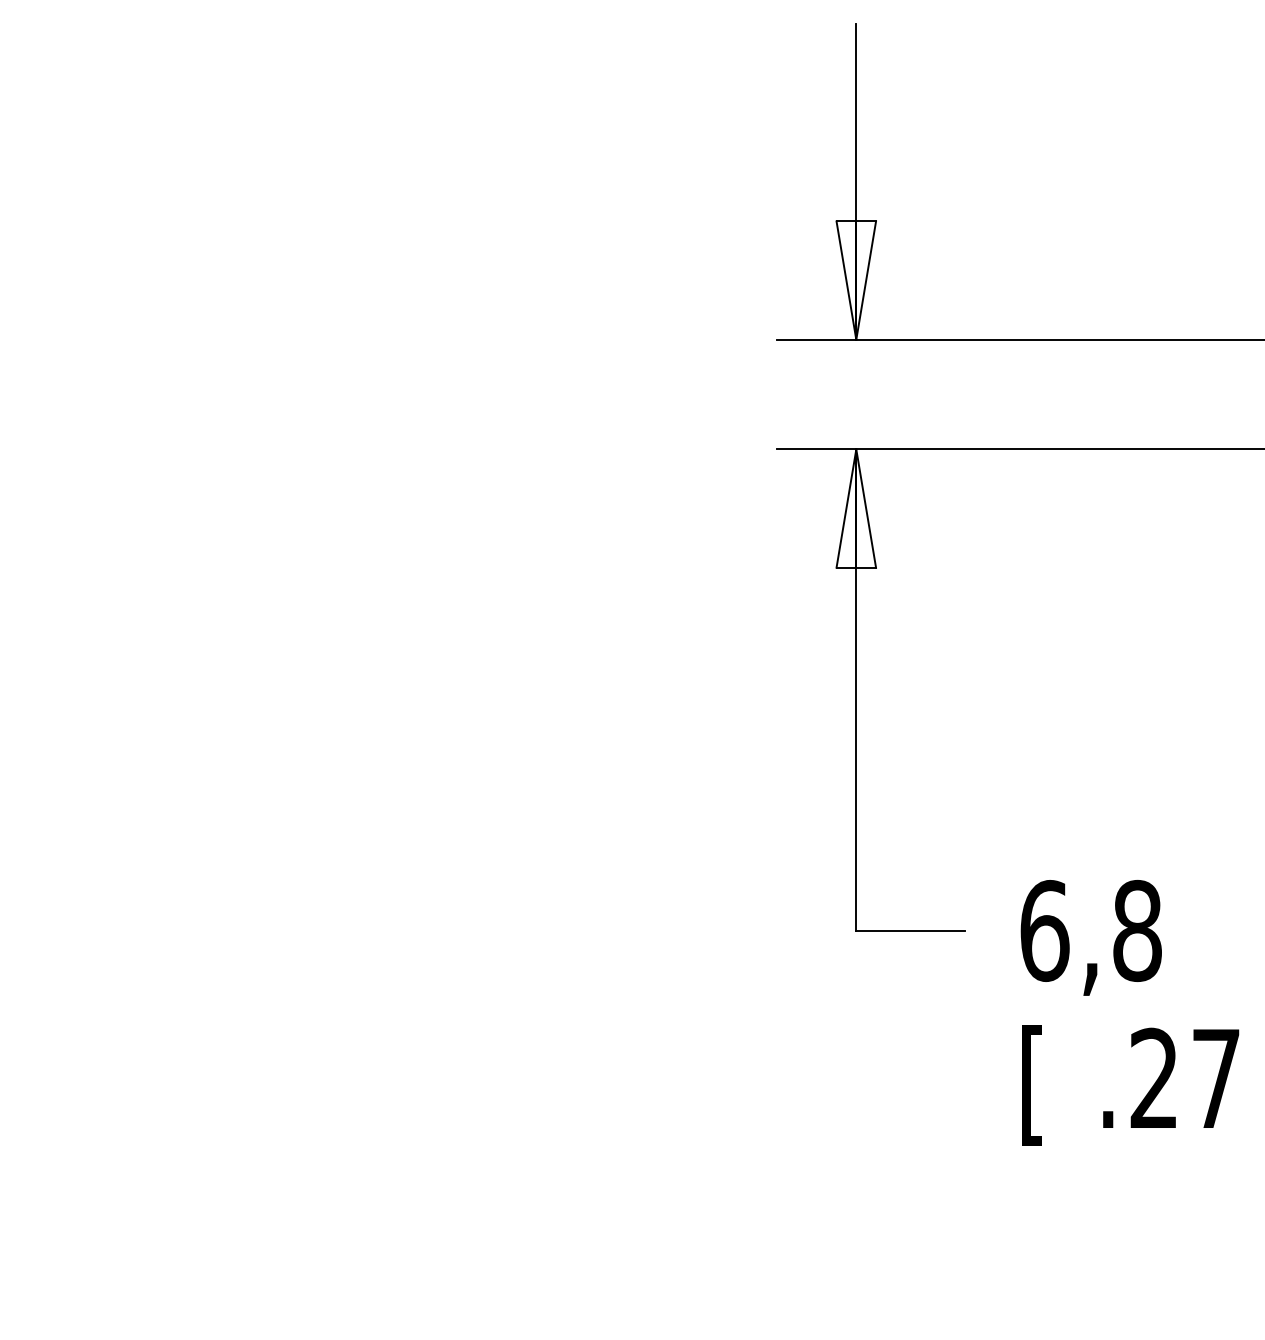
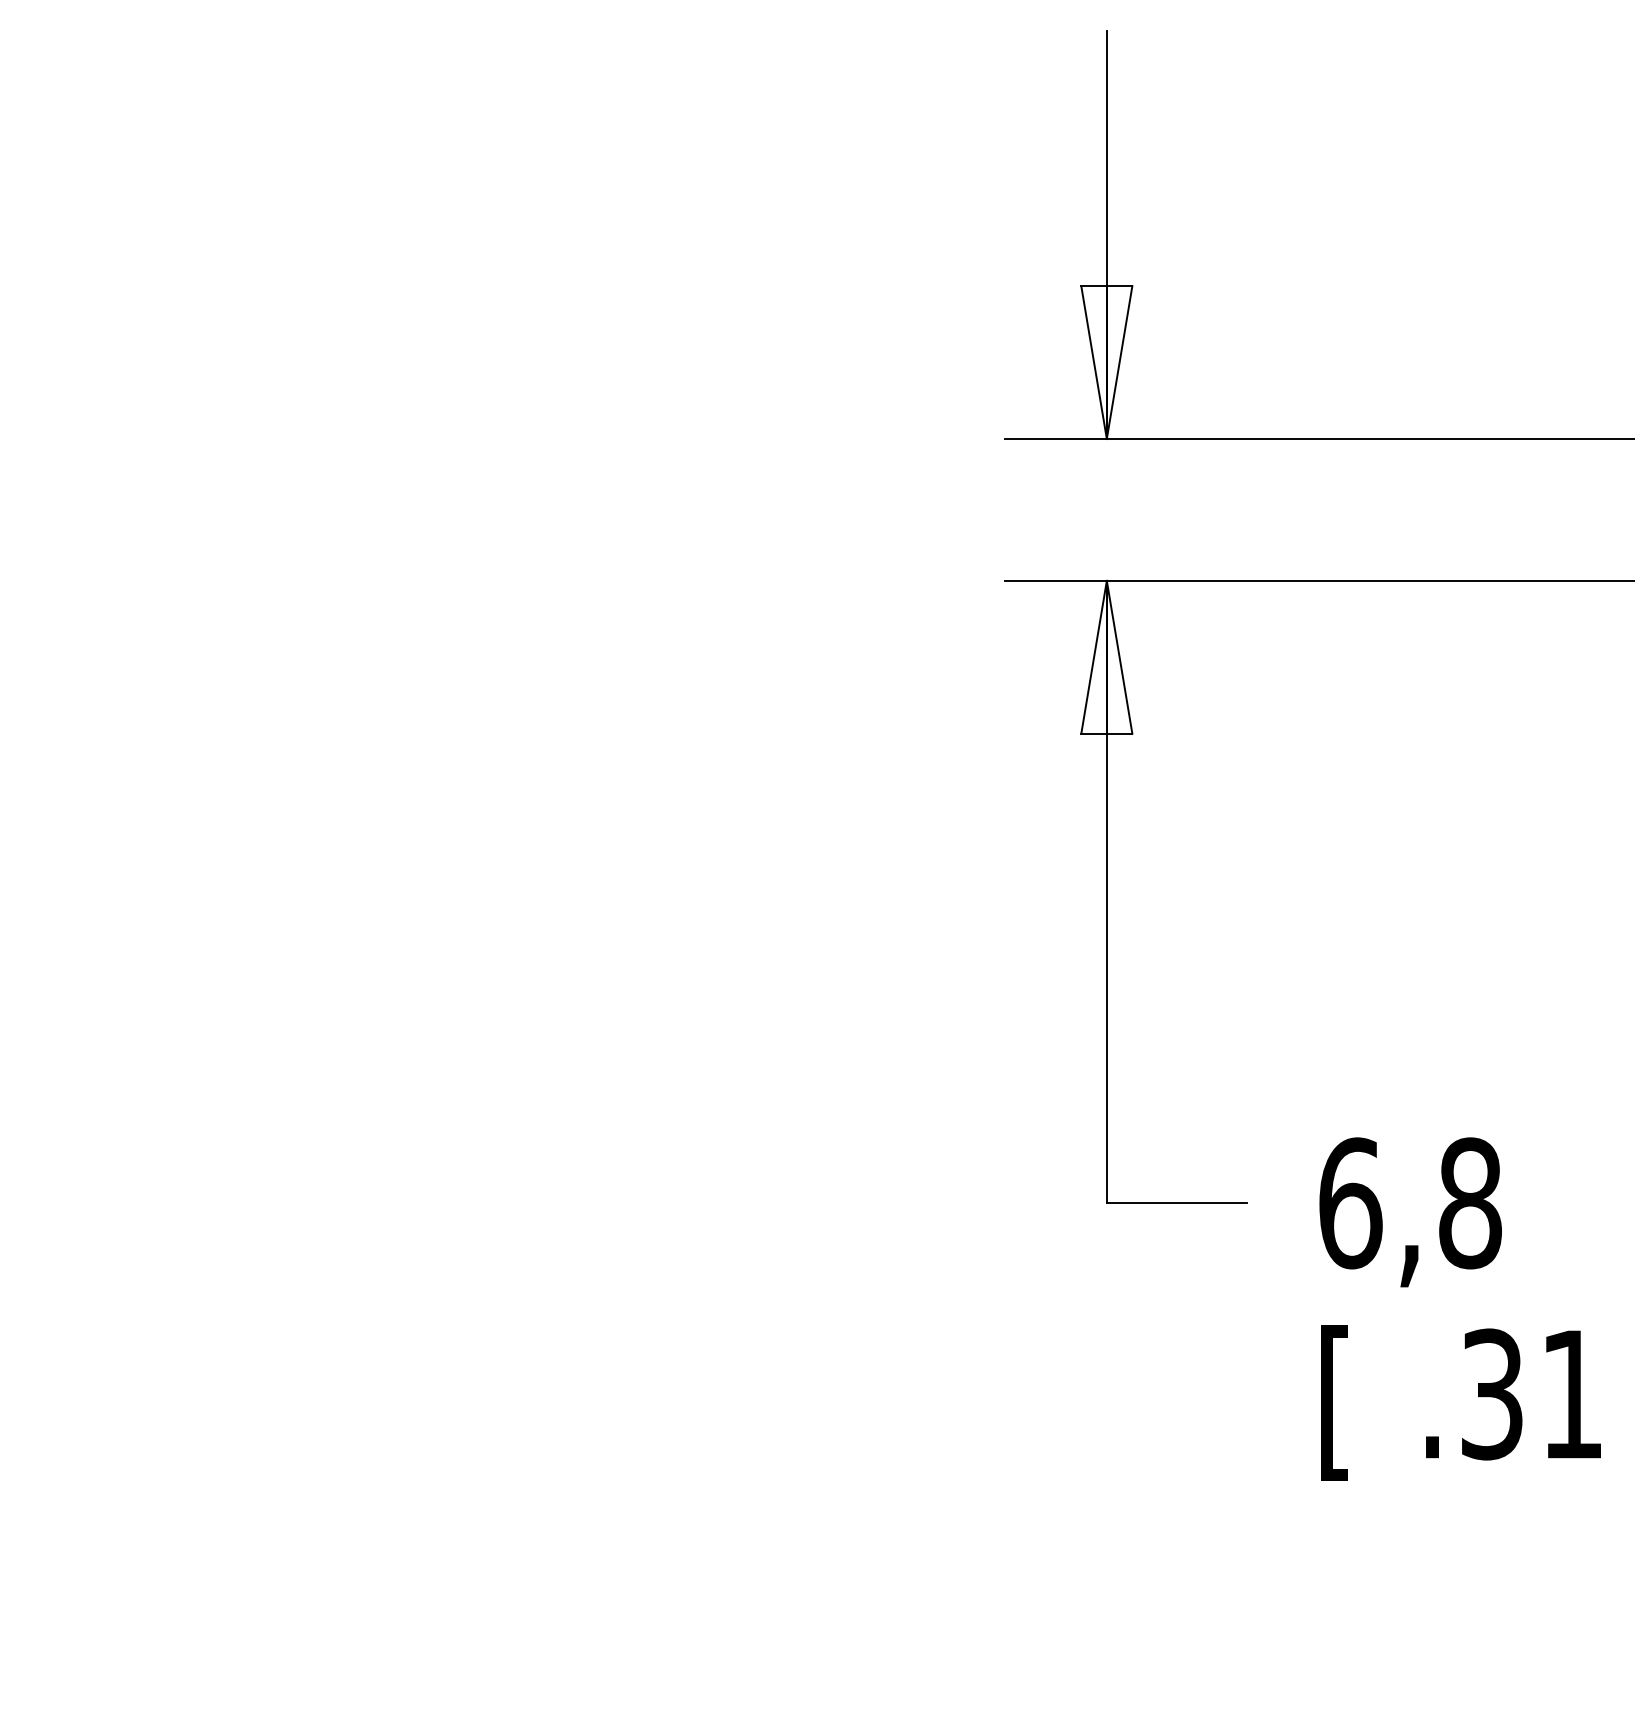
text: (1184, 1078) -> (1531, 1394), .27 -> .31

